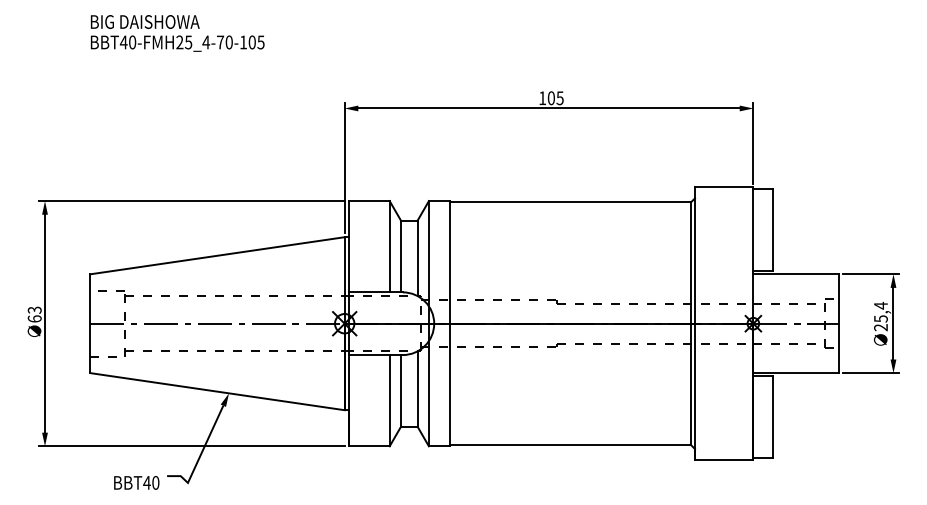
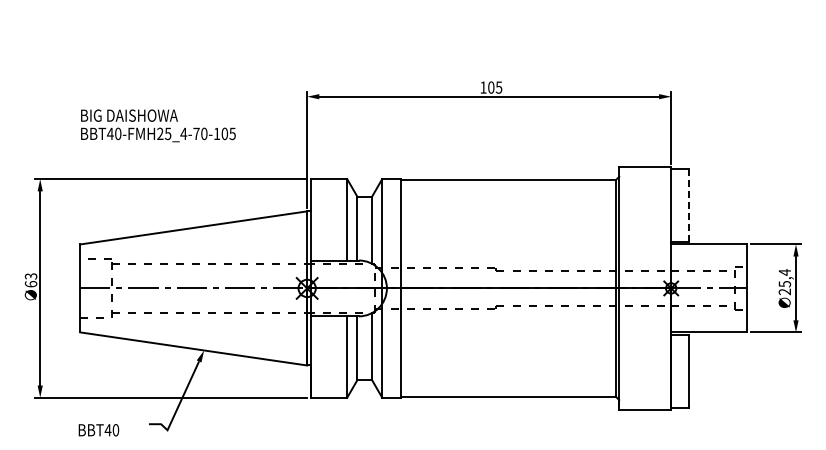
text: (177, 33) -> (158, 125), moved
line: (772, 230) -> (688, 205), solid -> dashed
text: (136, 483) -> (98, 430), moved

